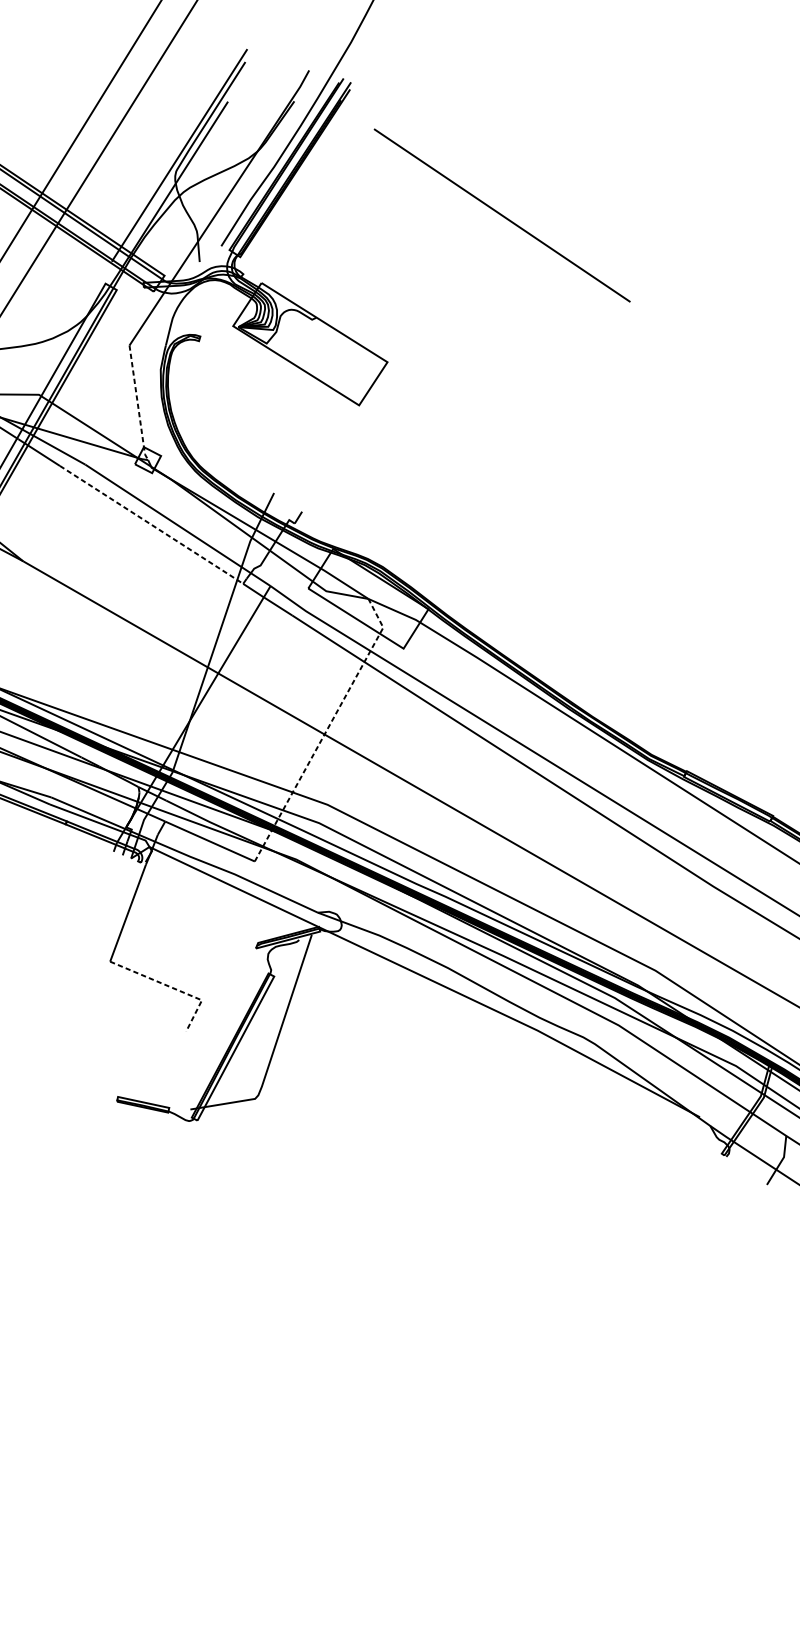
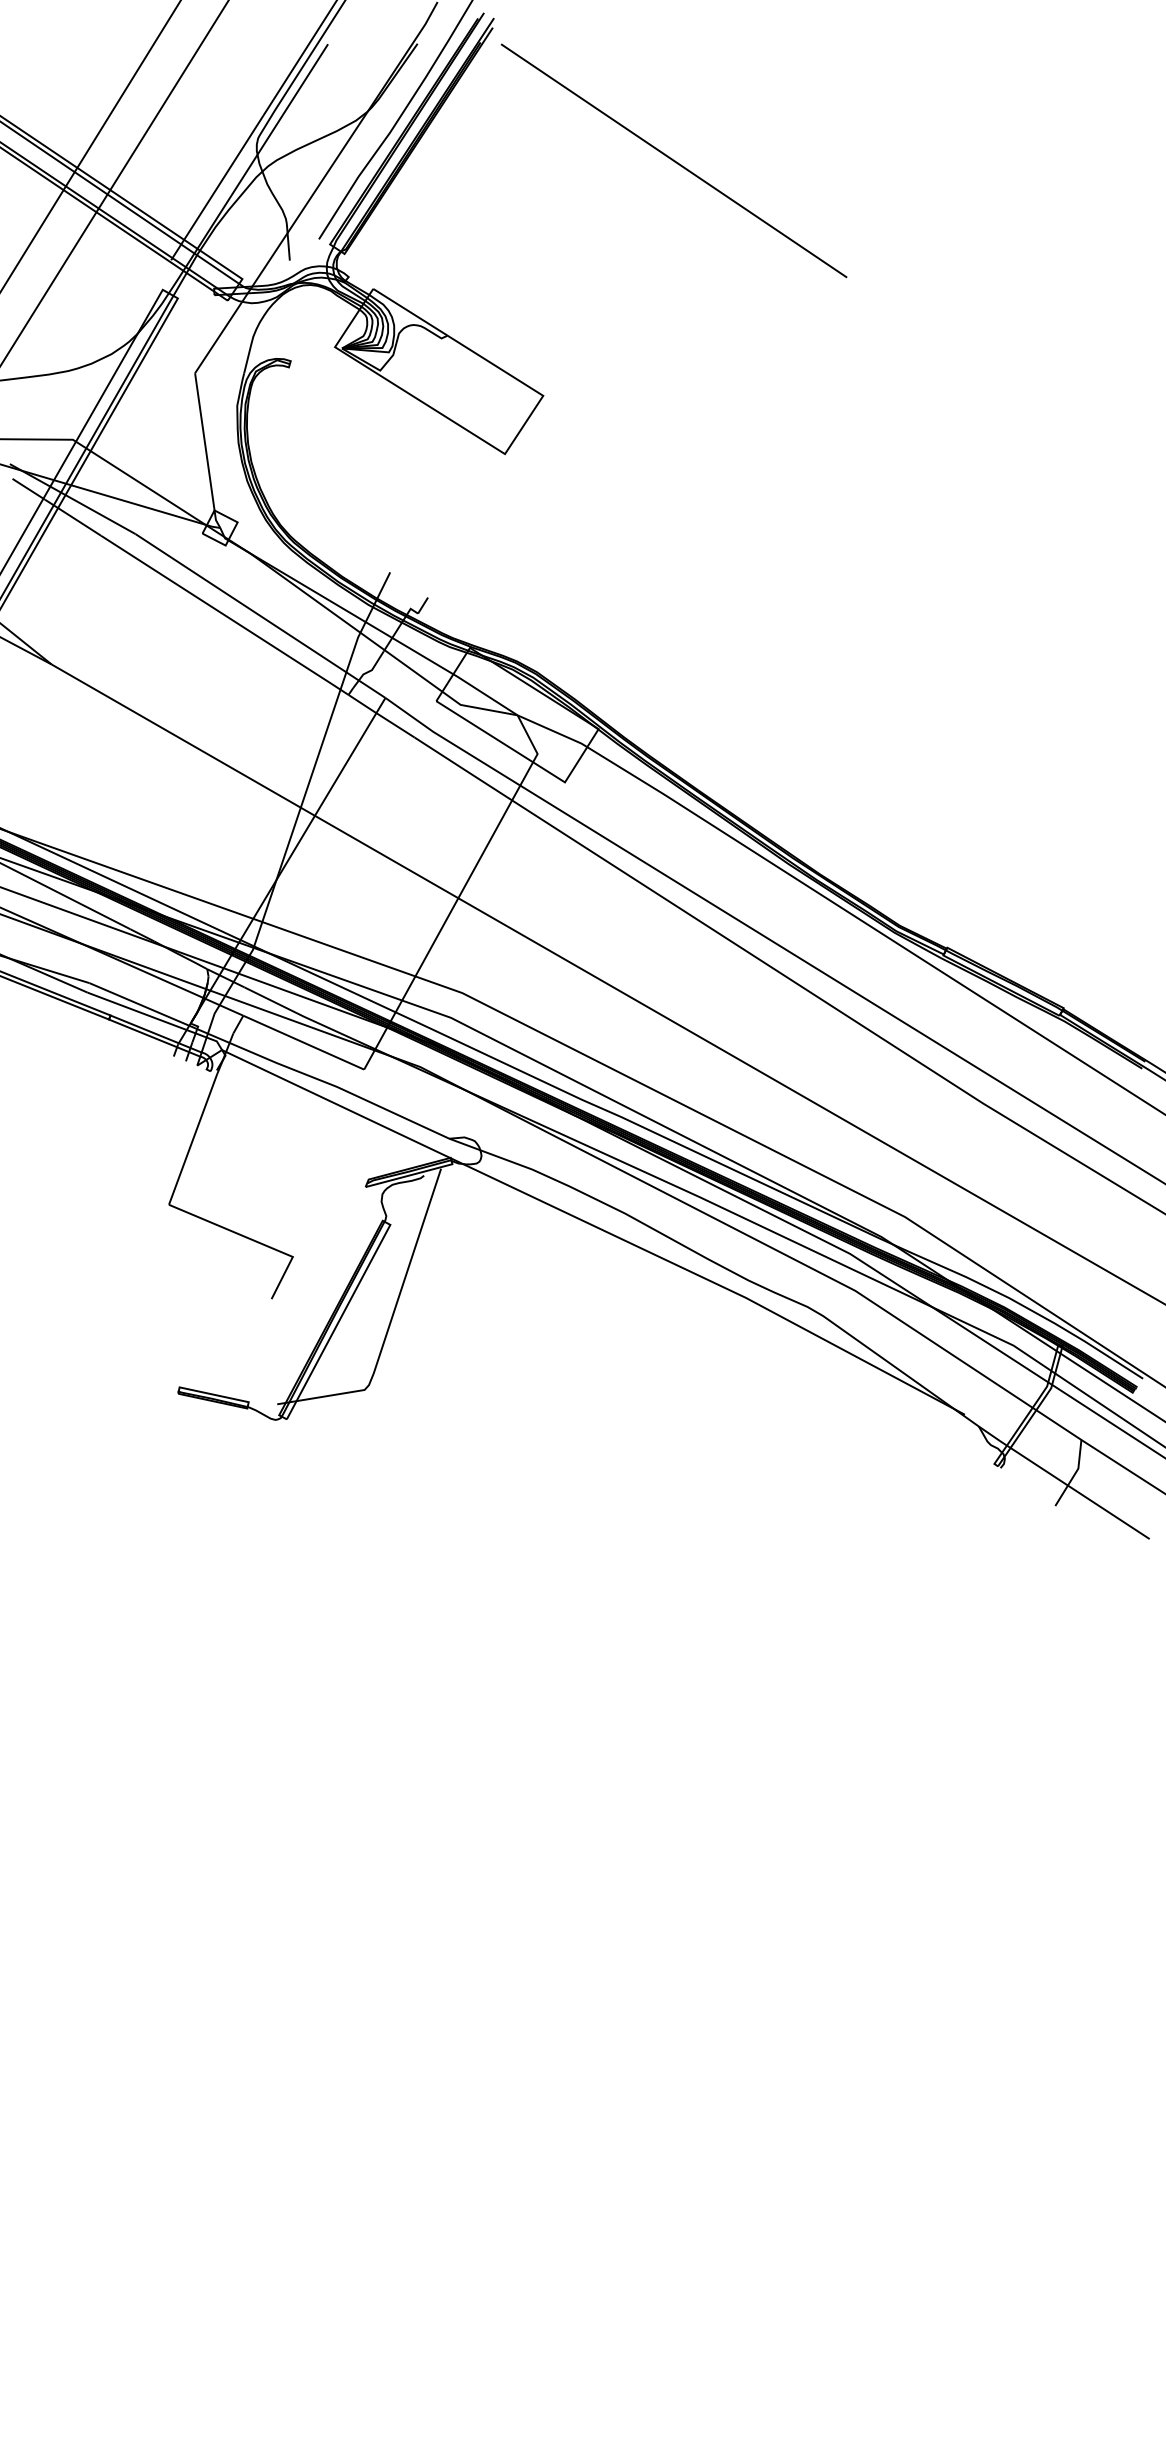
line: (501, 215) -> (673, 160), moved
line: (137, 404) -> (206, 452), dashed -> solid
line: (152, 525) -> (225, 615), dashed -> solid
line: (326, 730) -> (461, 892), dashed -> solid
line: (172, 988) -> (253, 1240), dashed -> solid

